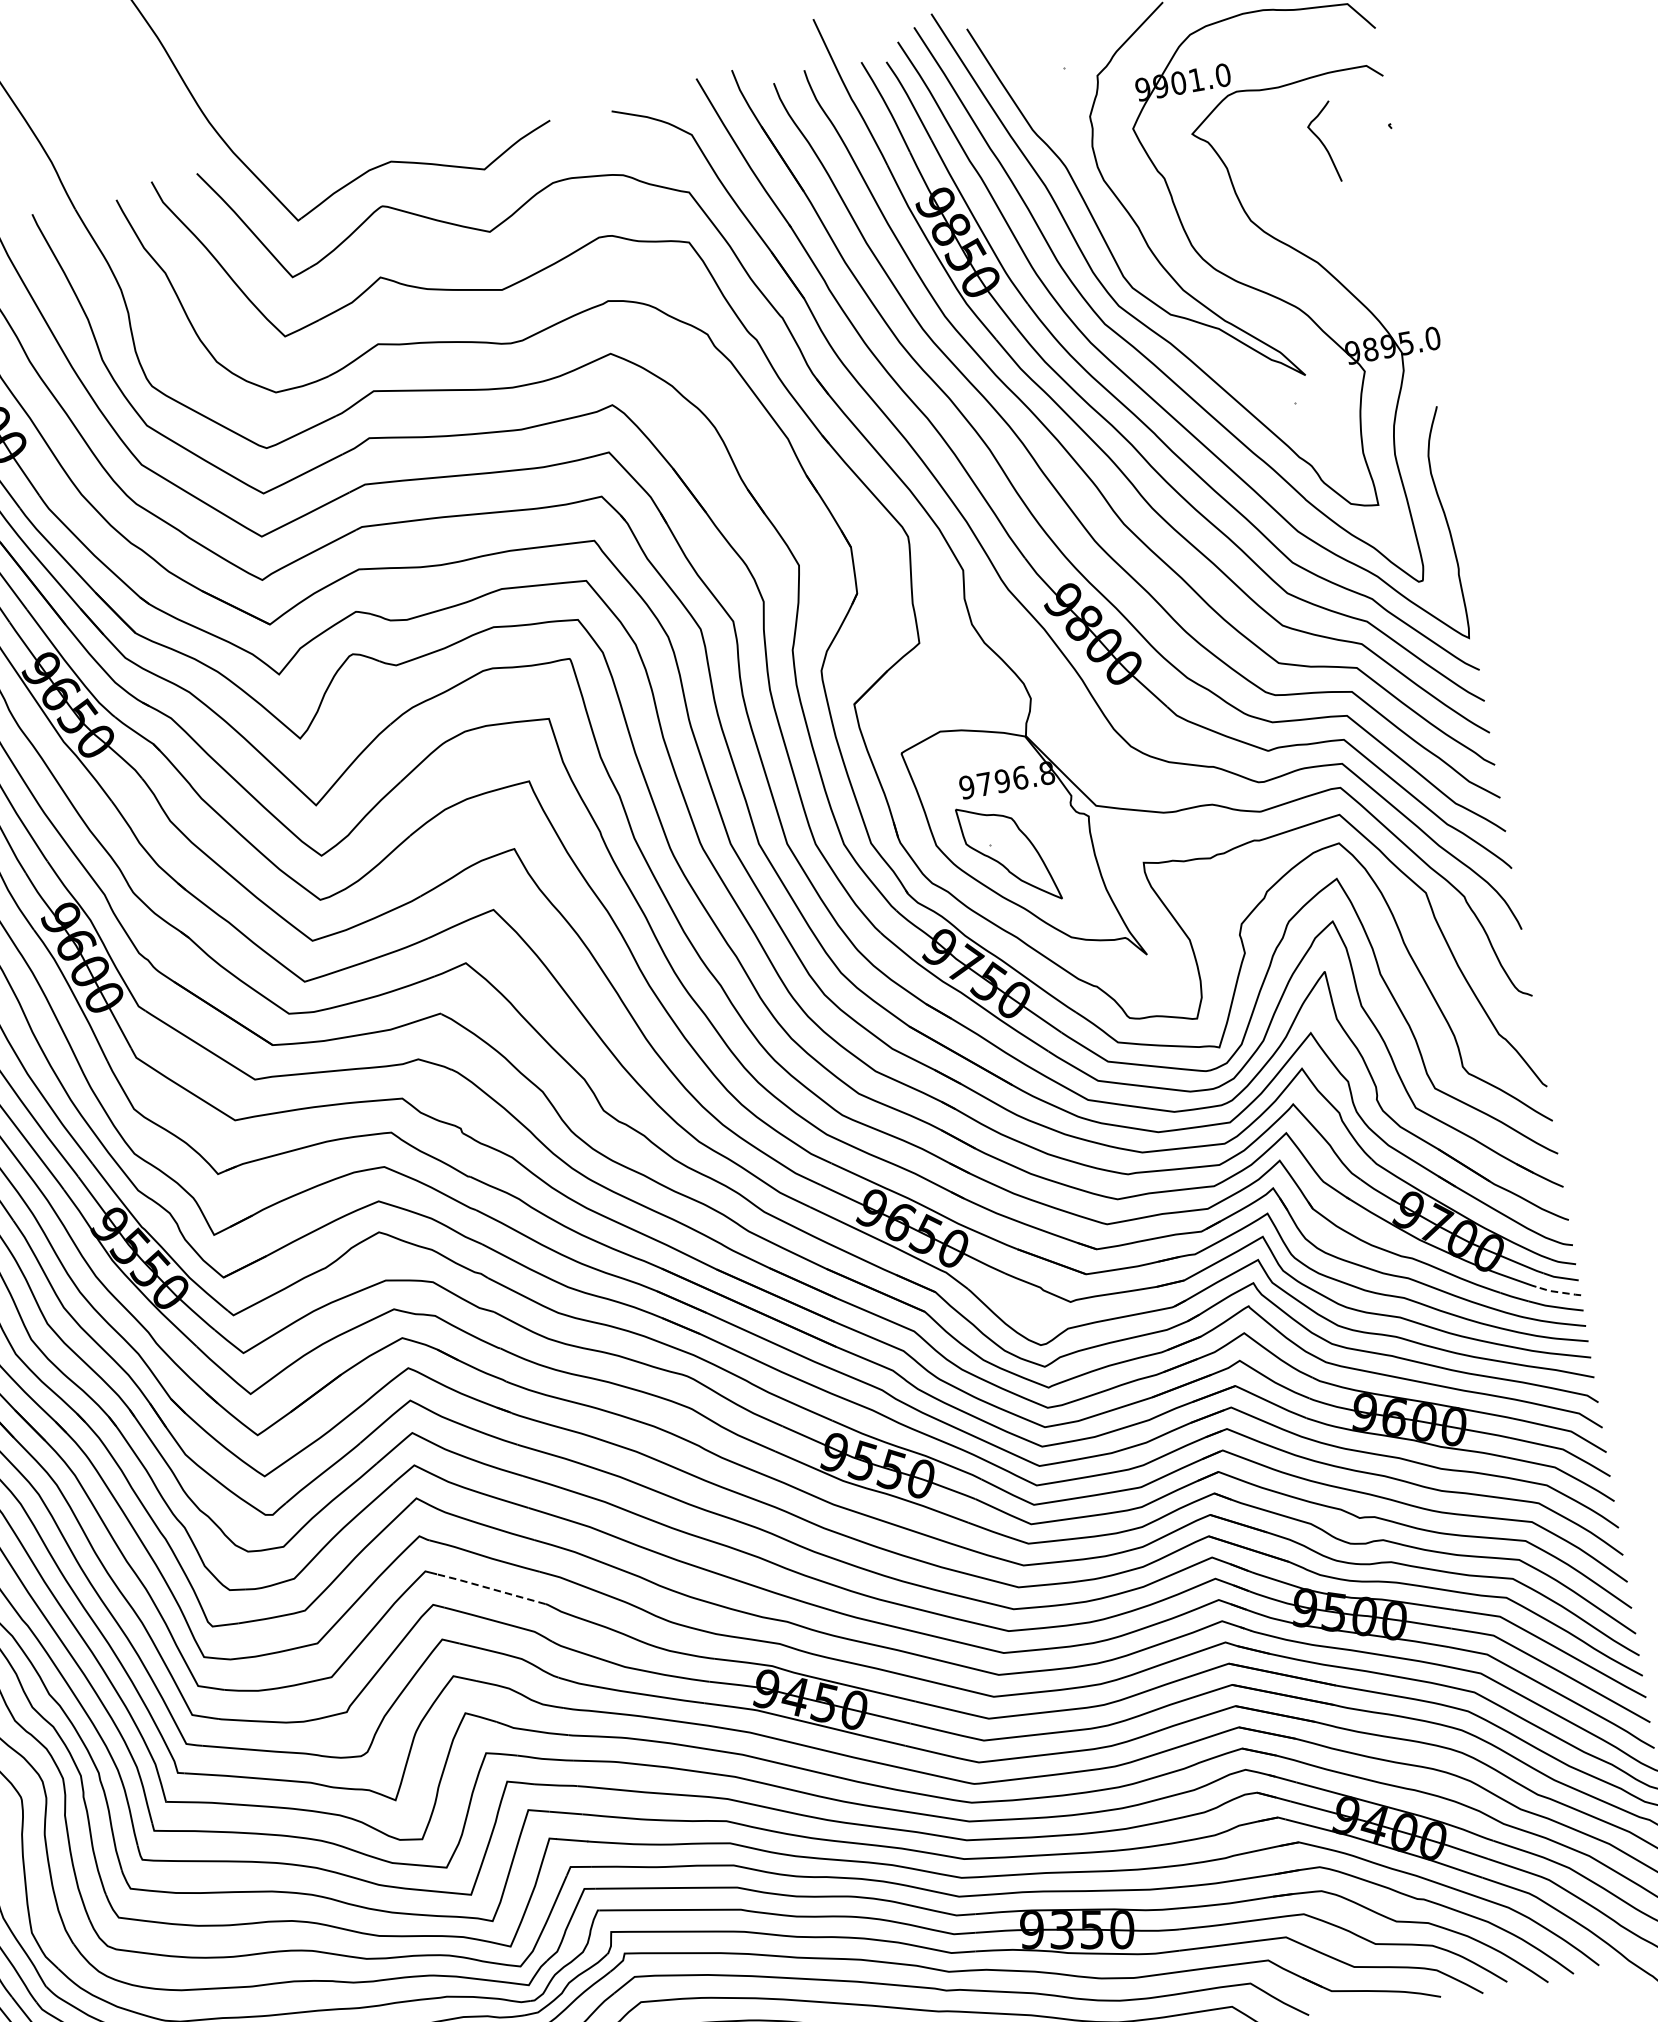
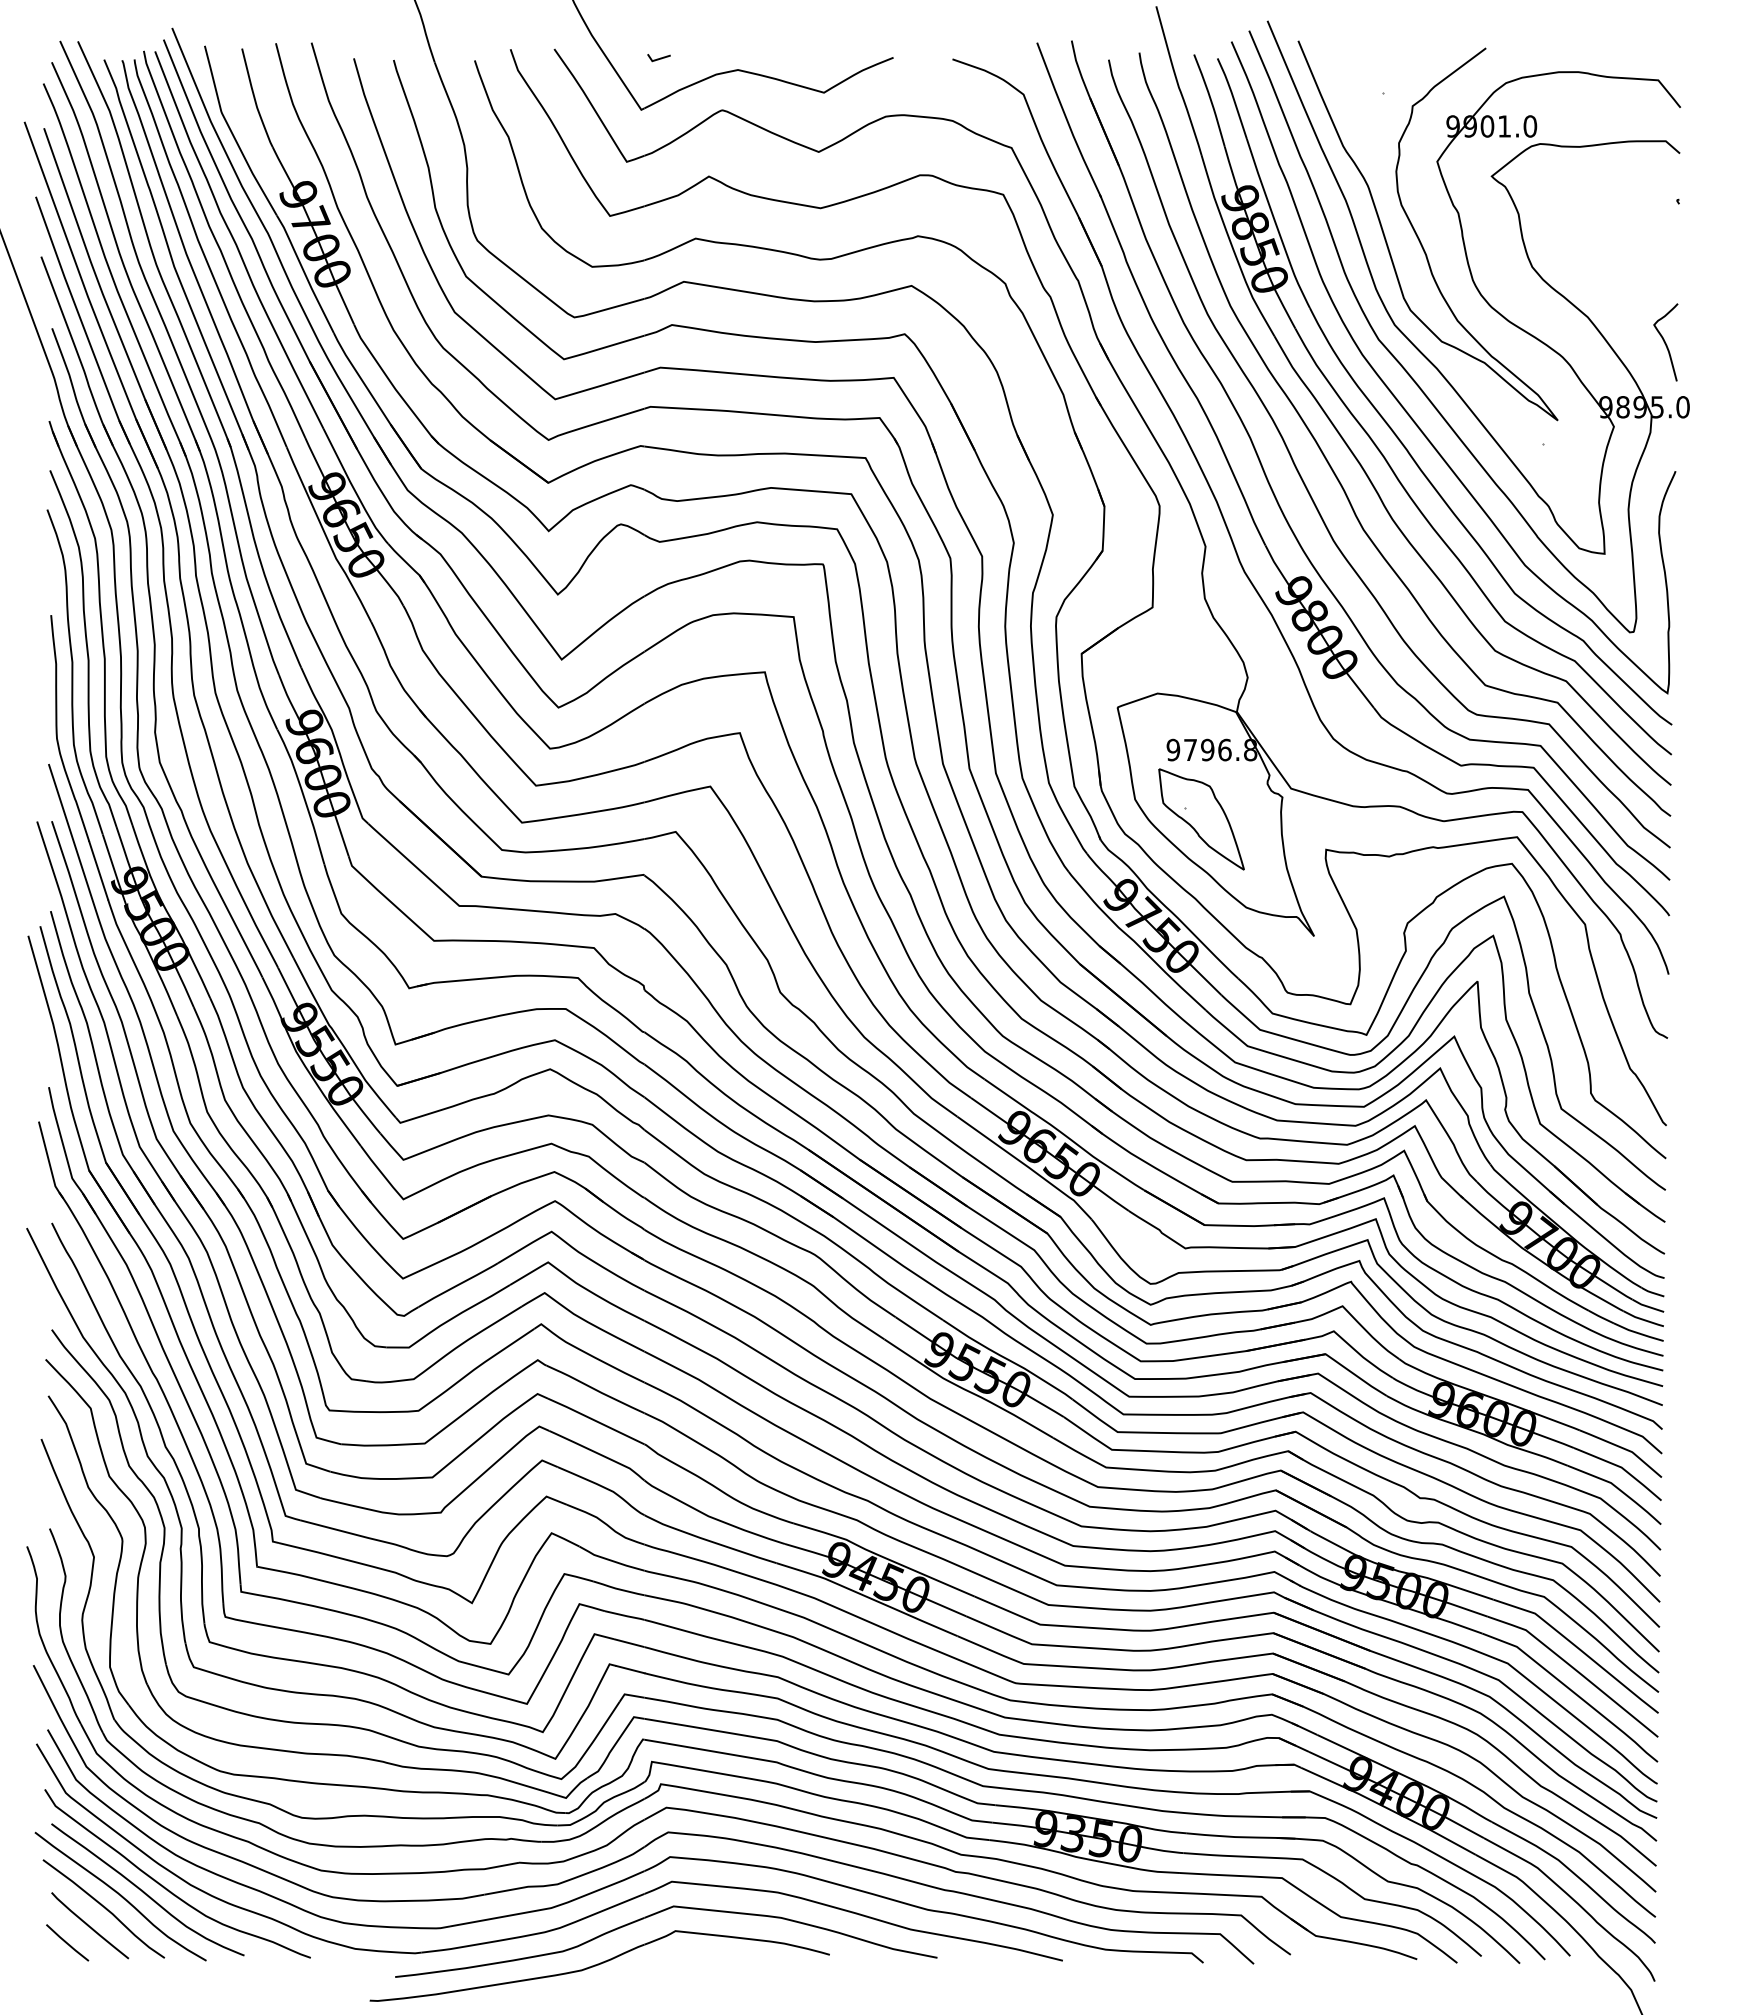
curve: (1323, 143) -> (1665, 342), moved
line: (306, 164) -> (658, 58), added
line: (1557, 1292) -> (1642, 1319), dashed -> solid
line: (490, 1588) -> (595, 1420), dashed -> solid

